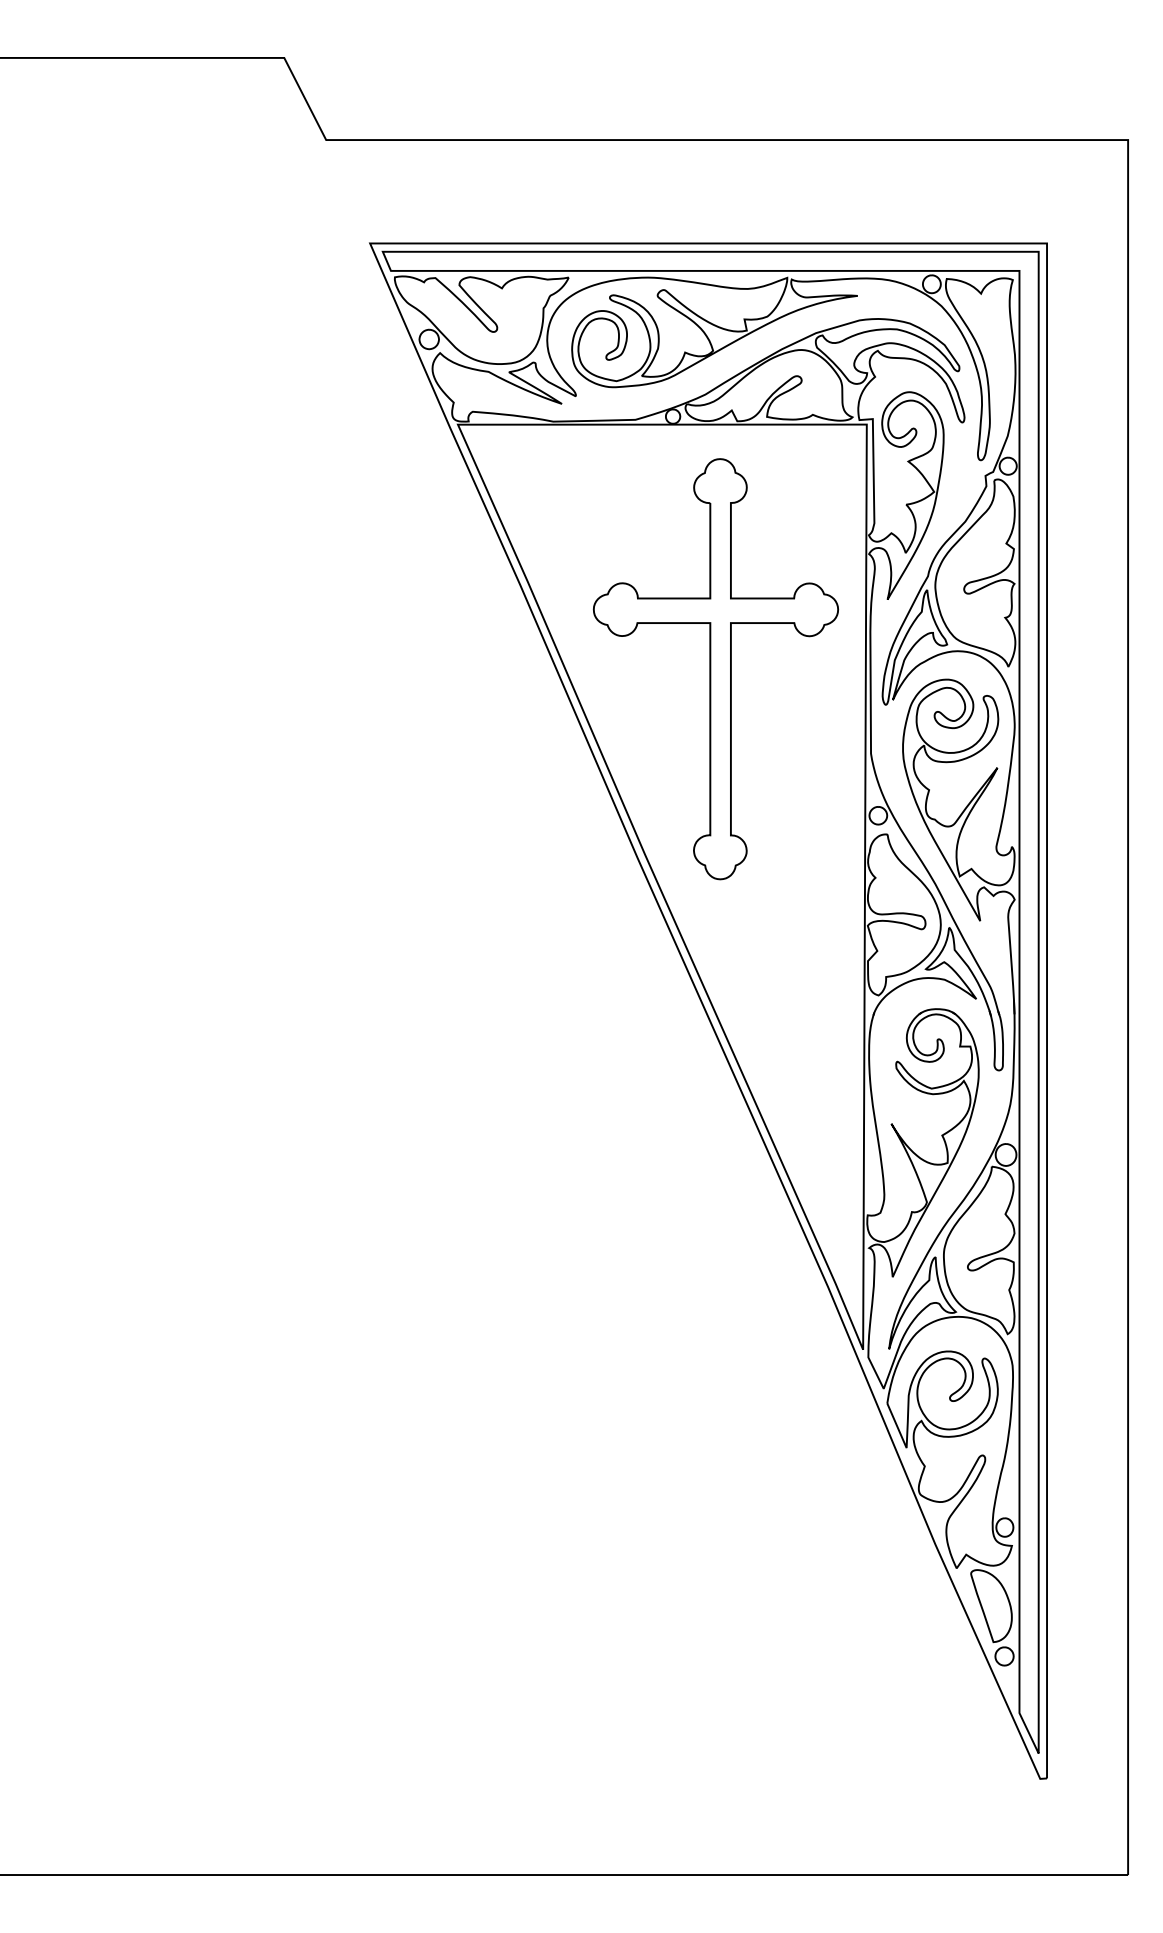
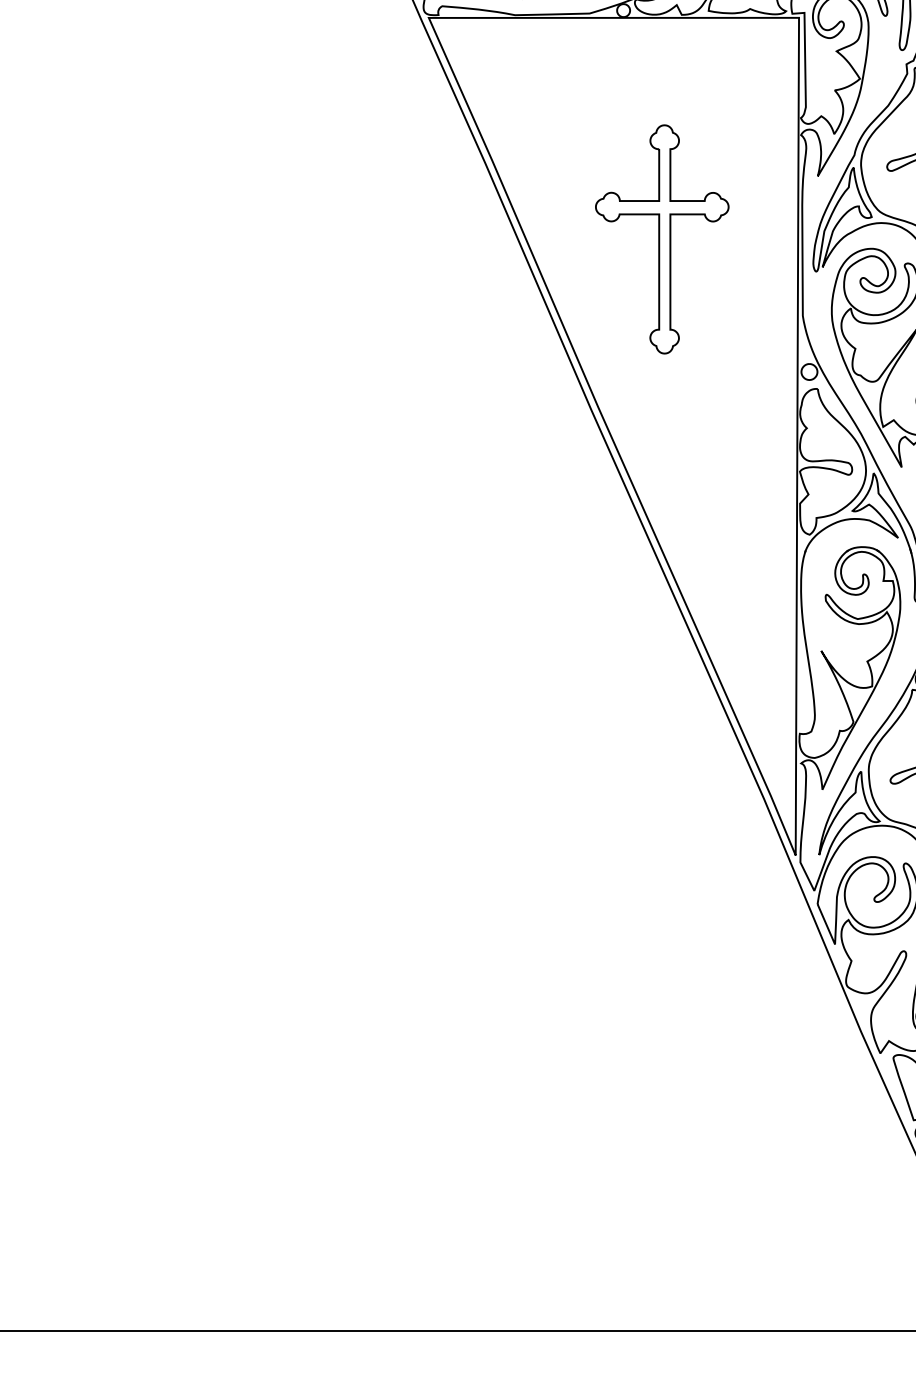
part: (715, 669) -> (662, 239), size x0.6

